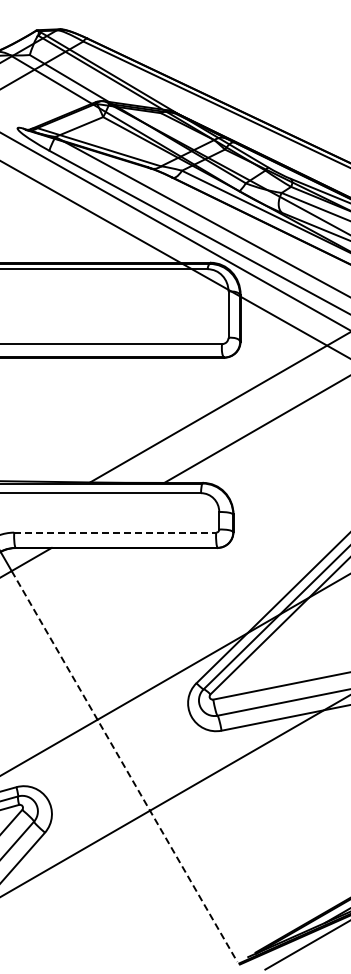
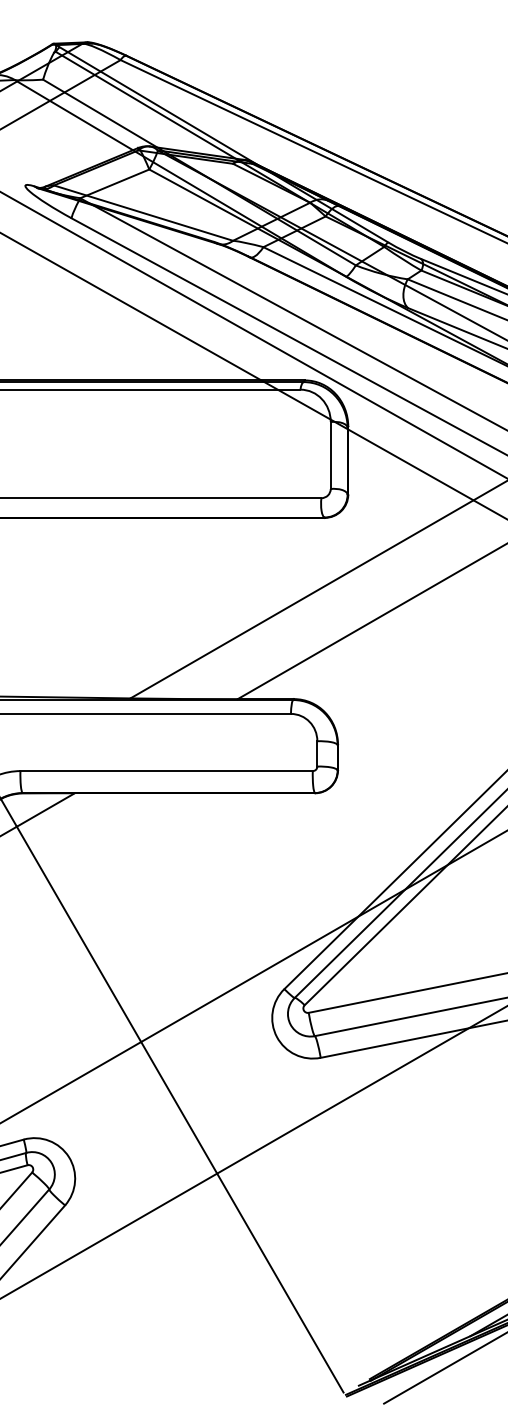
line: (115, 532) -> (167, 770), dashed -> solid
line: (124, 766) -> (180, 1109), dashed -> solid

